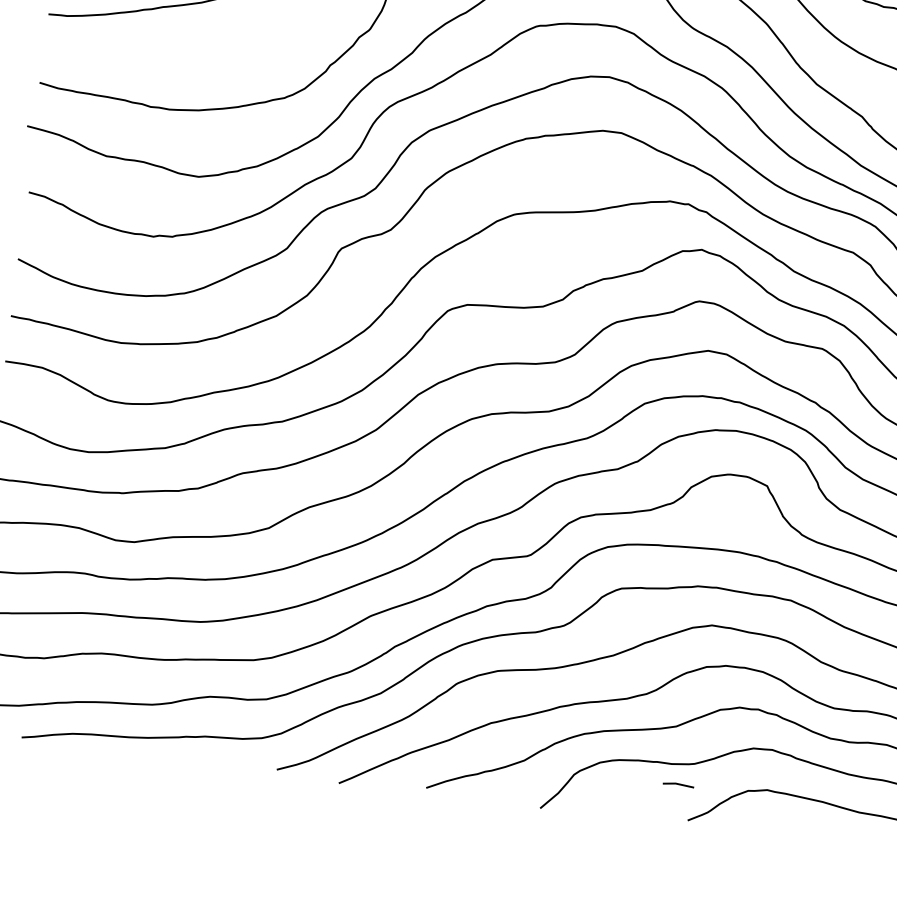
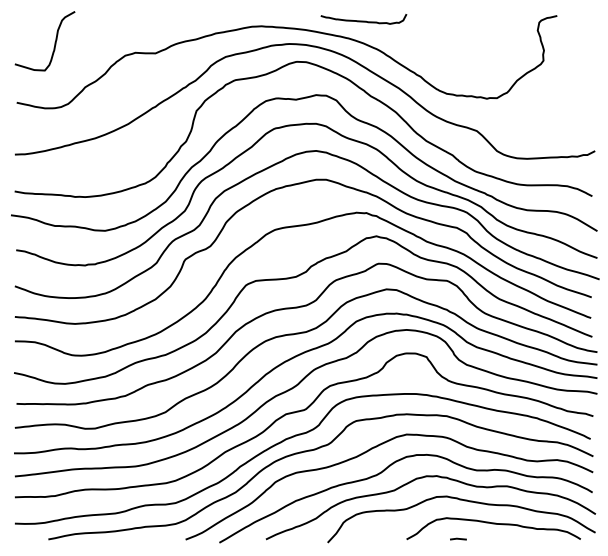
line: (678, 783) -> (458, 538), moved

